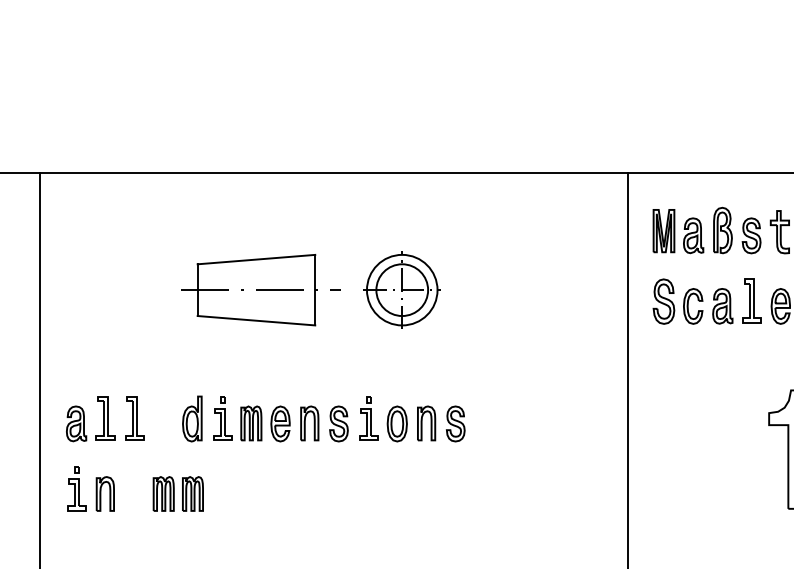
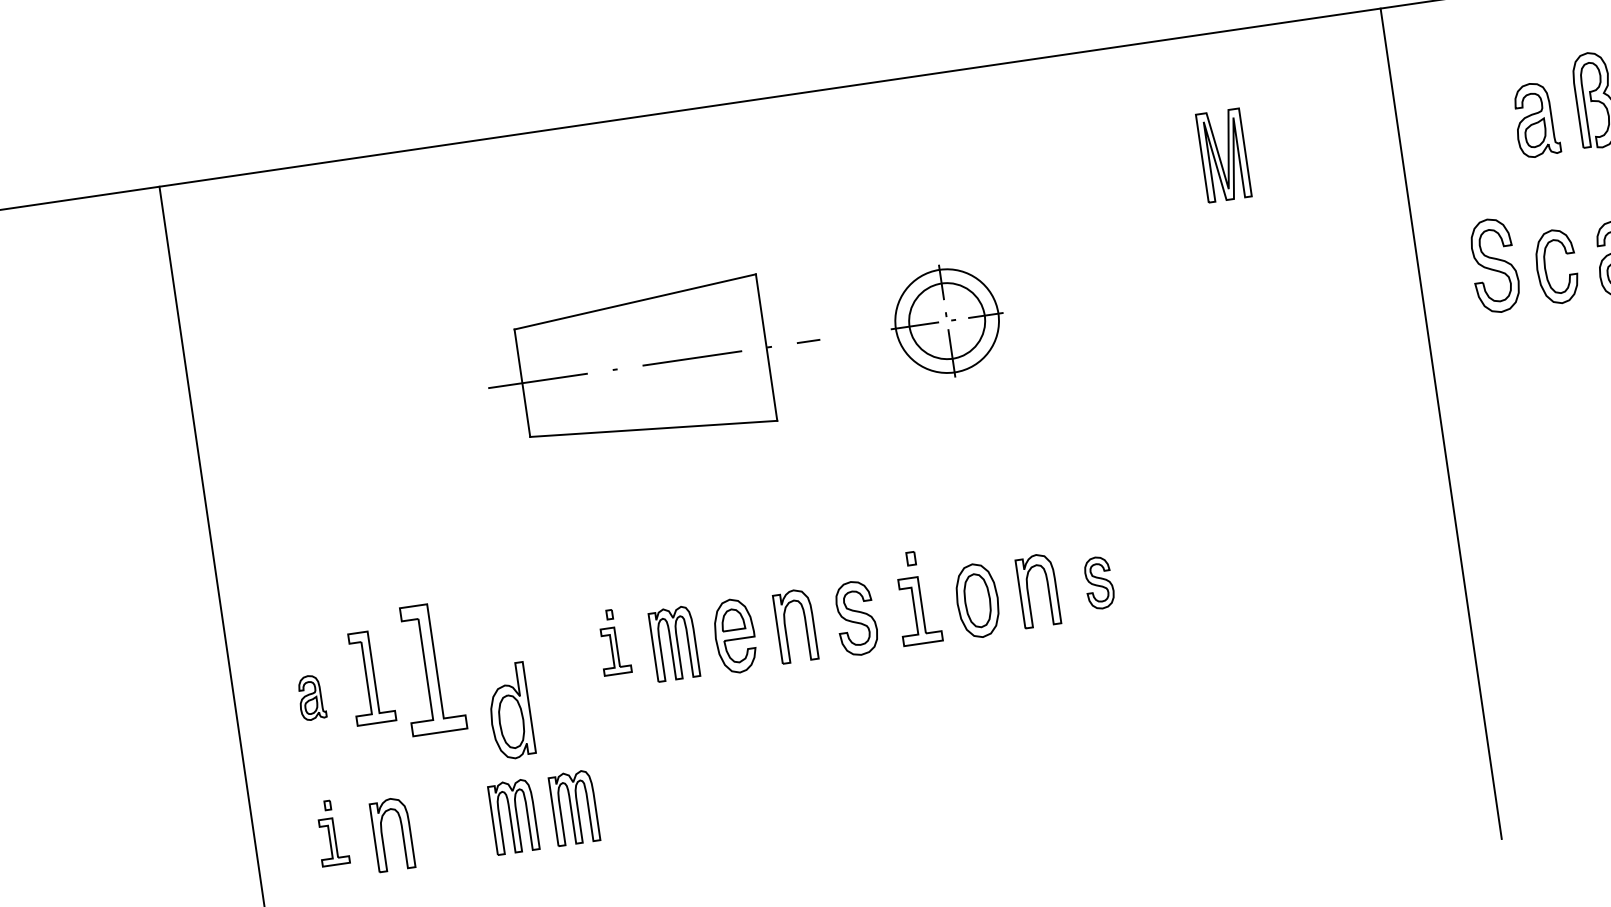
part: (663, 231) -> (1222, 156), moved
part: (401, 289) -> (945, 320), size x0.7
part: (134, 418) -> (430, 668), size x1.4
part: (192, 418) -> (510, 710), moved
part: (222, 418) -> (612, 642), size x0.7
part: (76, 423) -> (311, 696), size x0.6
part: (455, 423) -> (1098, 582), size x0.7
part: (76, 488) -> (330, 831), size x0.7

